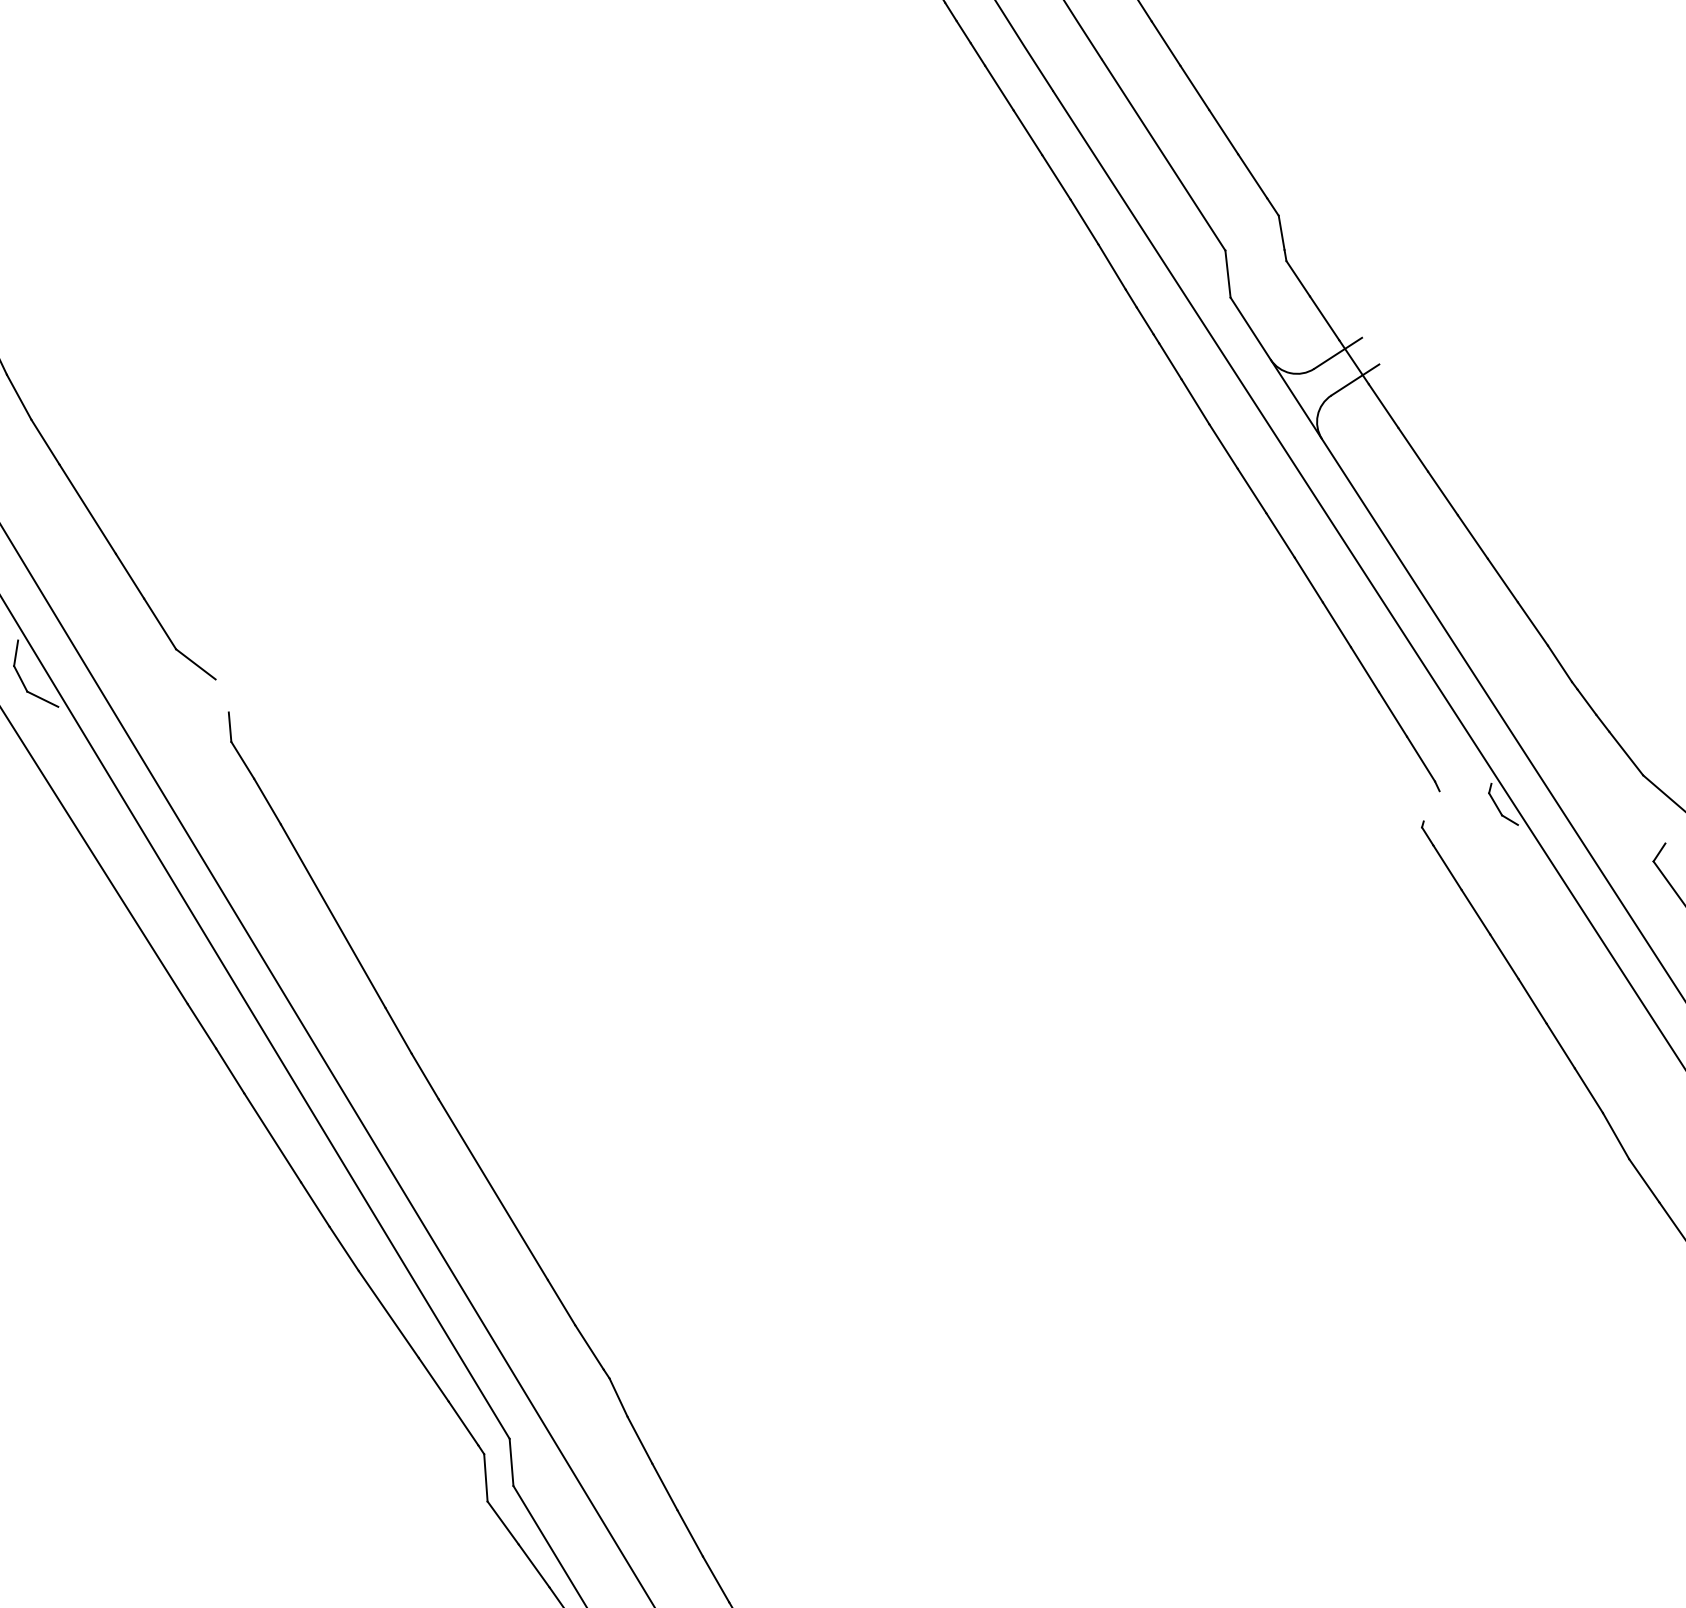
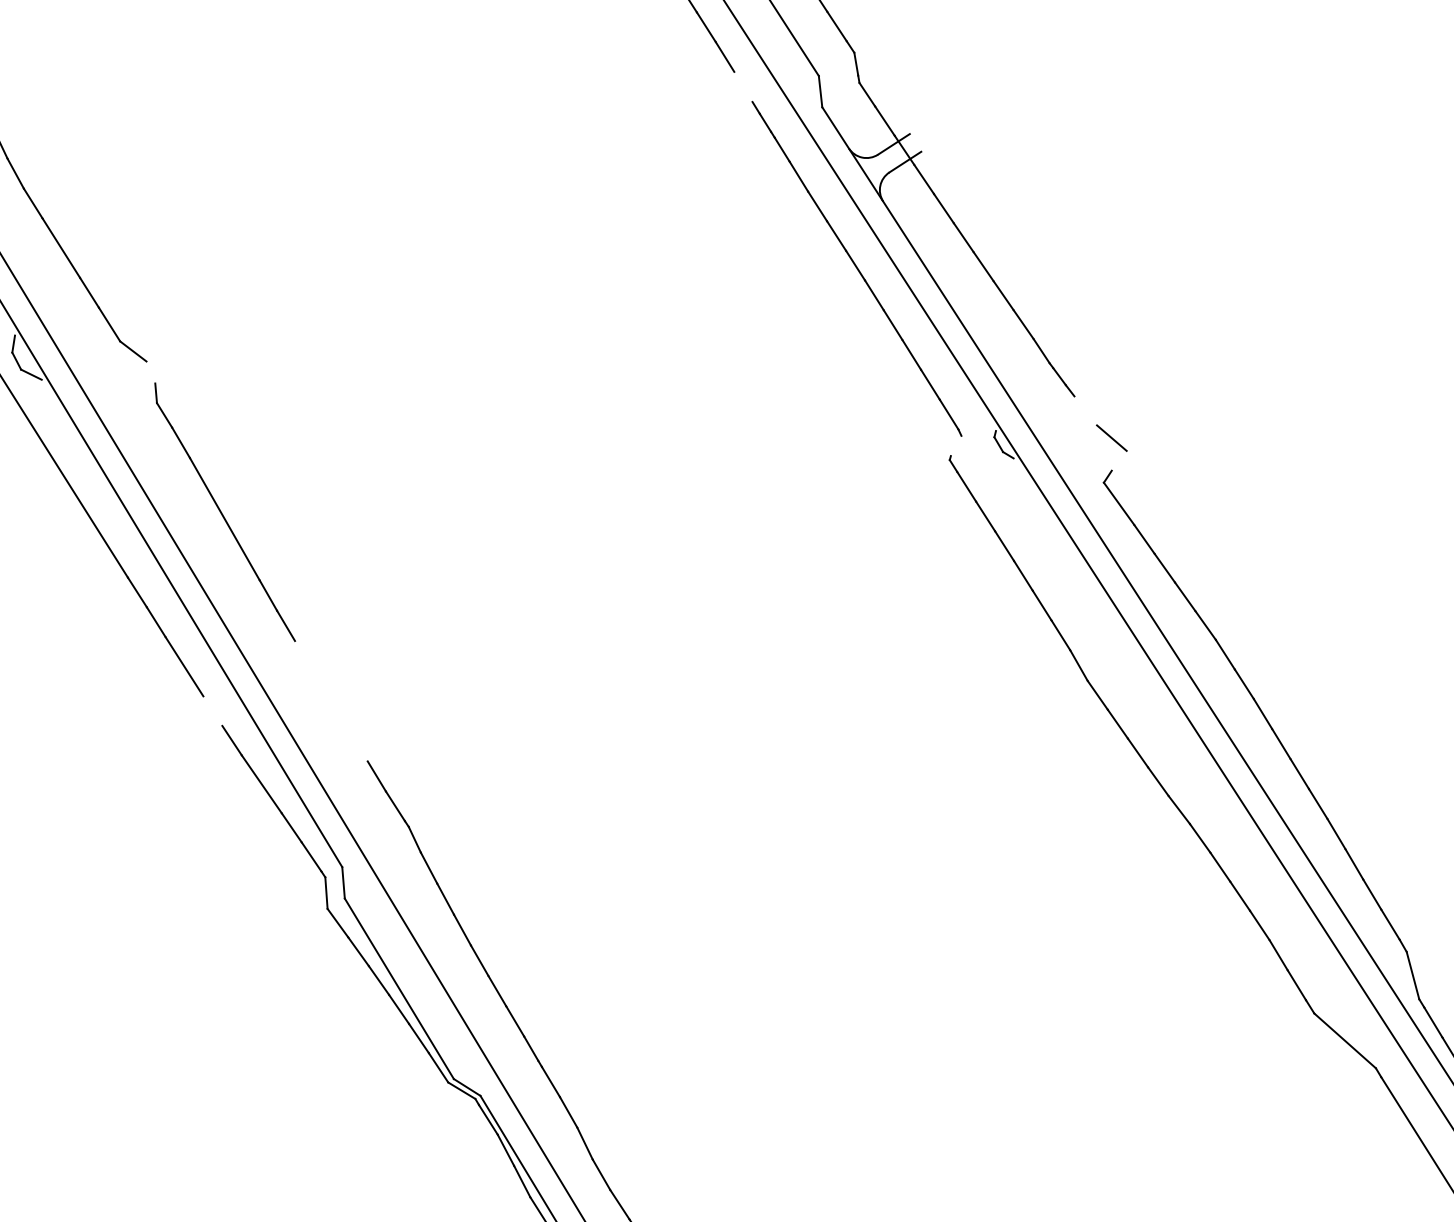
line: (1112, 266) -> (743, 86), removed
line: (1625, 753) -> (1085, 410), removed
line: (493, 1190) -> (331, 701), removed
line: (314, 1203) -> (212, 710), removed

